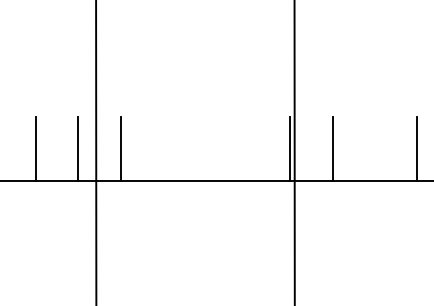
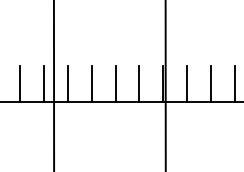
line: (162, 148) -> (91, 83), added
line: (205, 148) -> (115, 83), added
line: (248, 148) -> (139, 83), added
line: (374, 148) -> (210, 83), added

